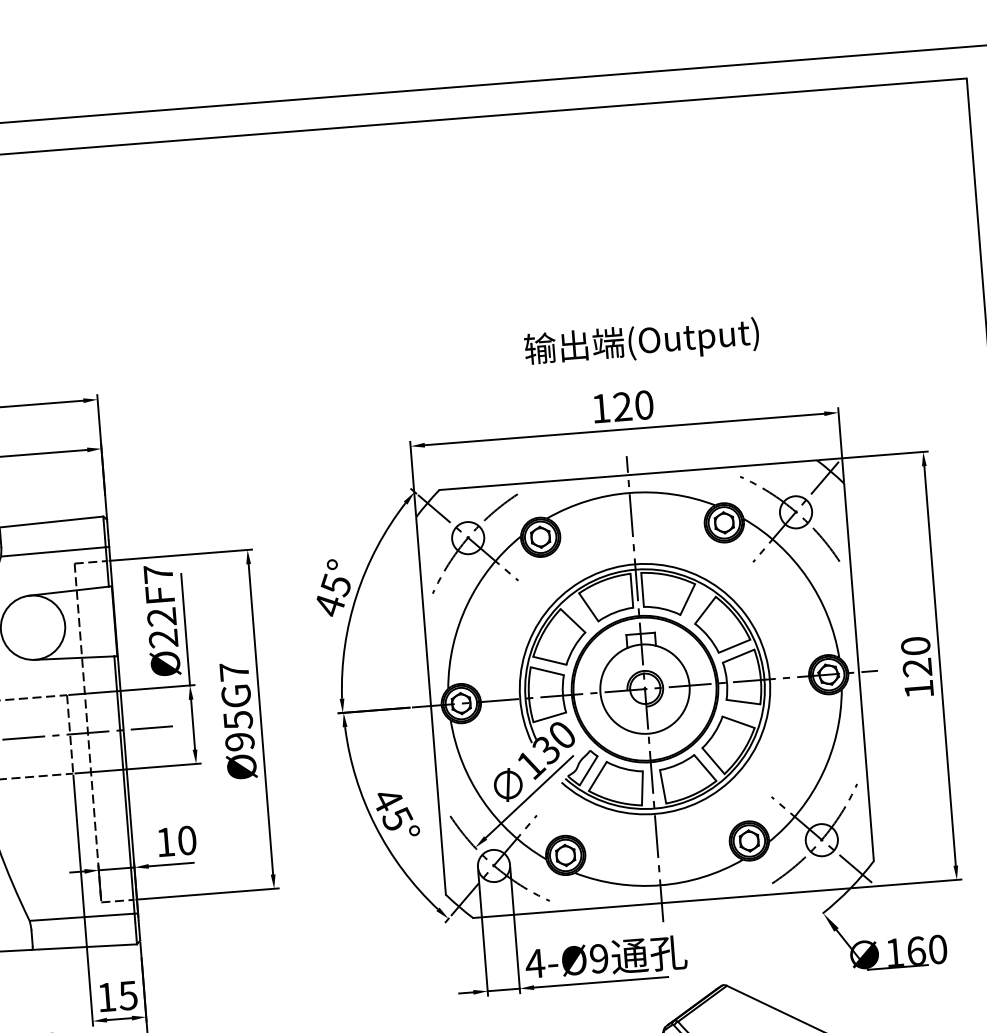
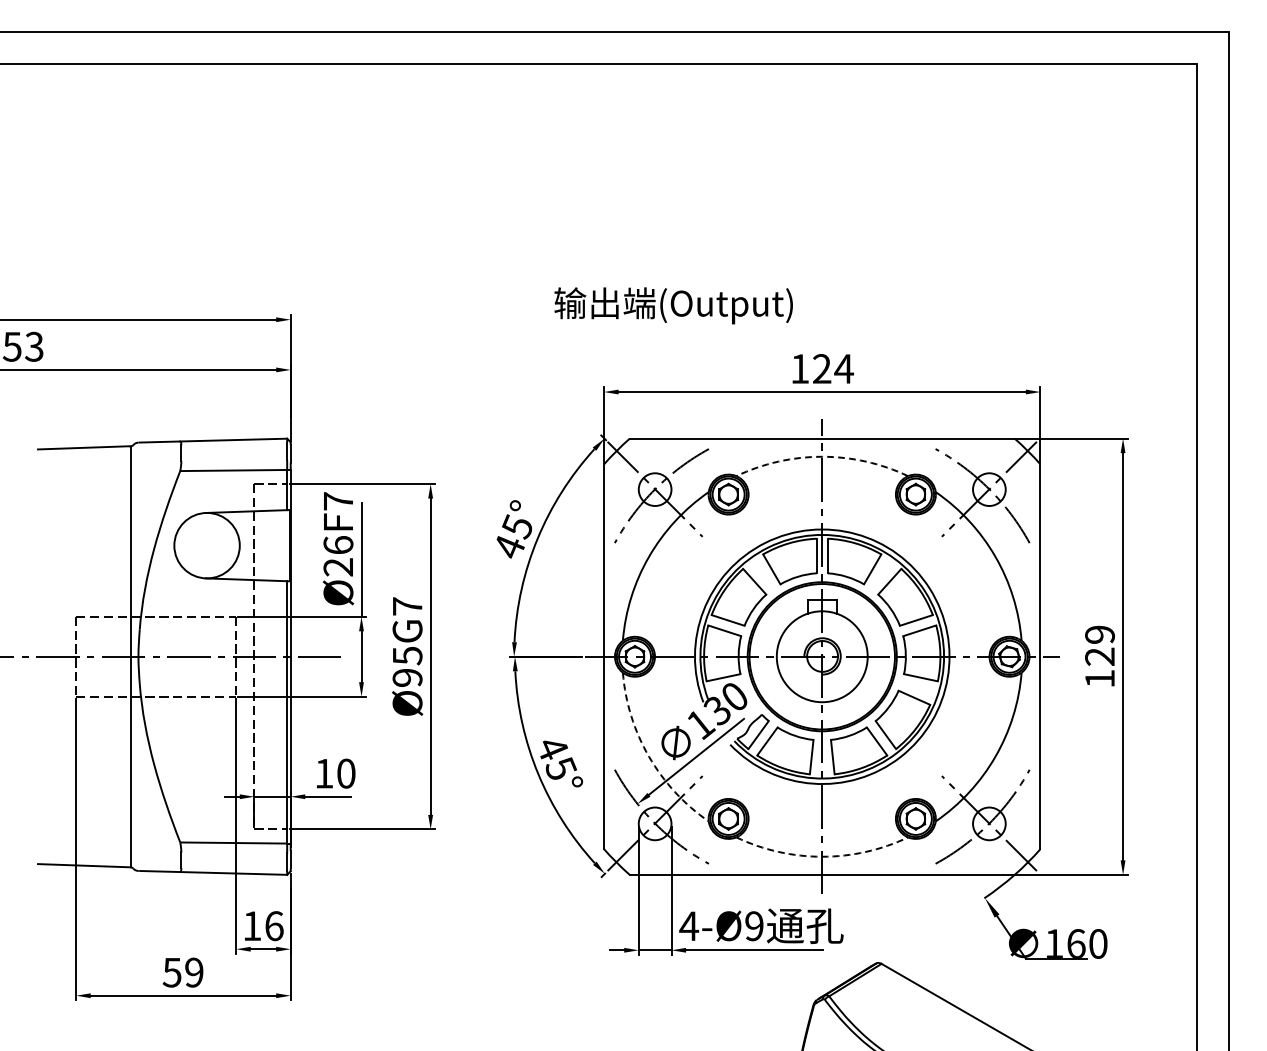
text: (641, 342) -> (673, 305), moved
text: (643, 404) -> (843, 368), 120 -> 124
arc: (629, 492) -> (822, 456), solid -> dashed
text: (161, 617) -> (338, 545), Ø22F7 -> Ø26F7
text: (916, 645) -> (1100, 634), 120 -> 129
arc: (483, 800) -> (649, 756), solid -> dashed
arc: (660, 885) -> (822, 856), solid -> dashed
text: (127, 996) -> (273, 926), 15 -> 16

